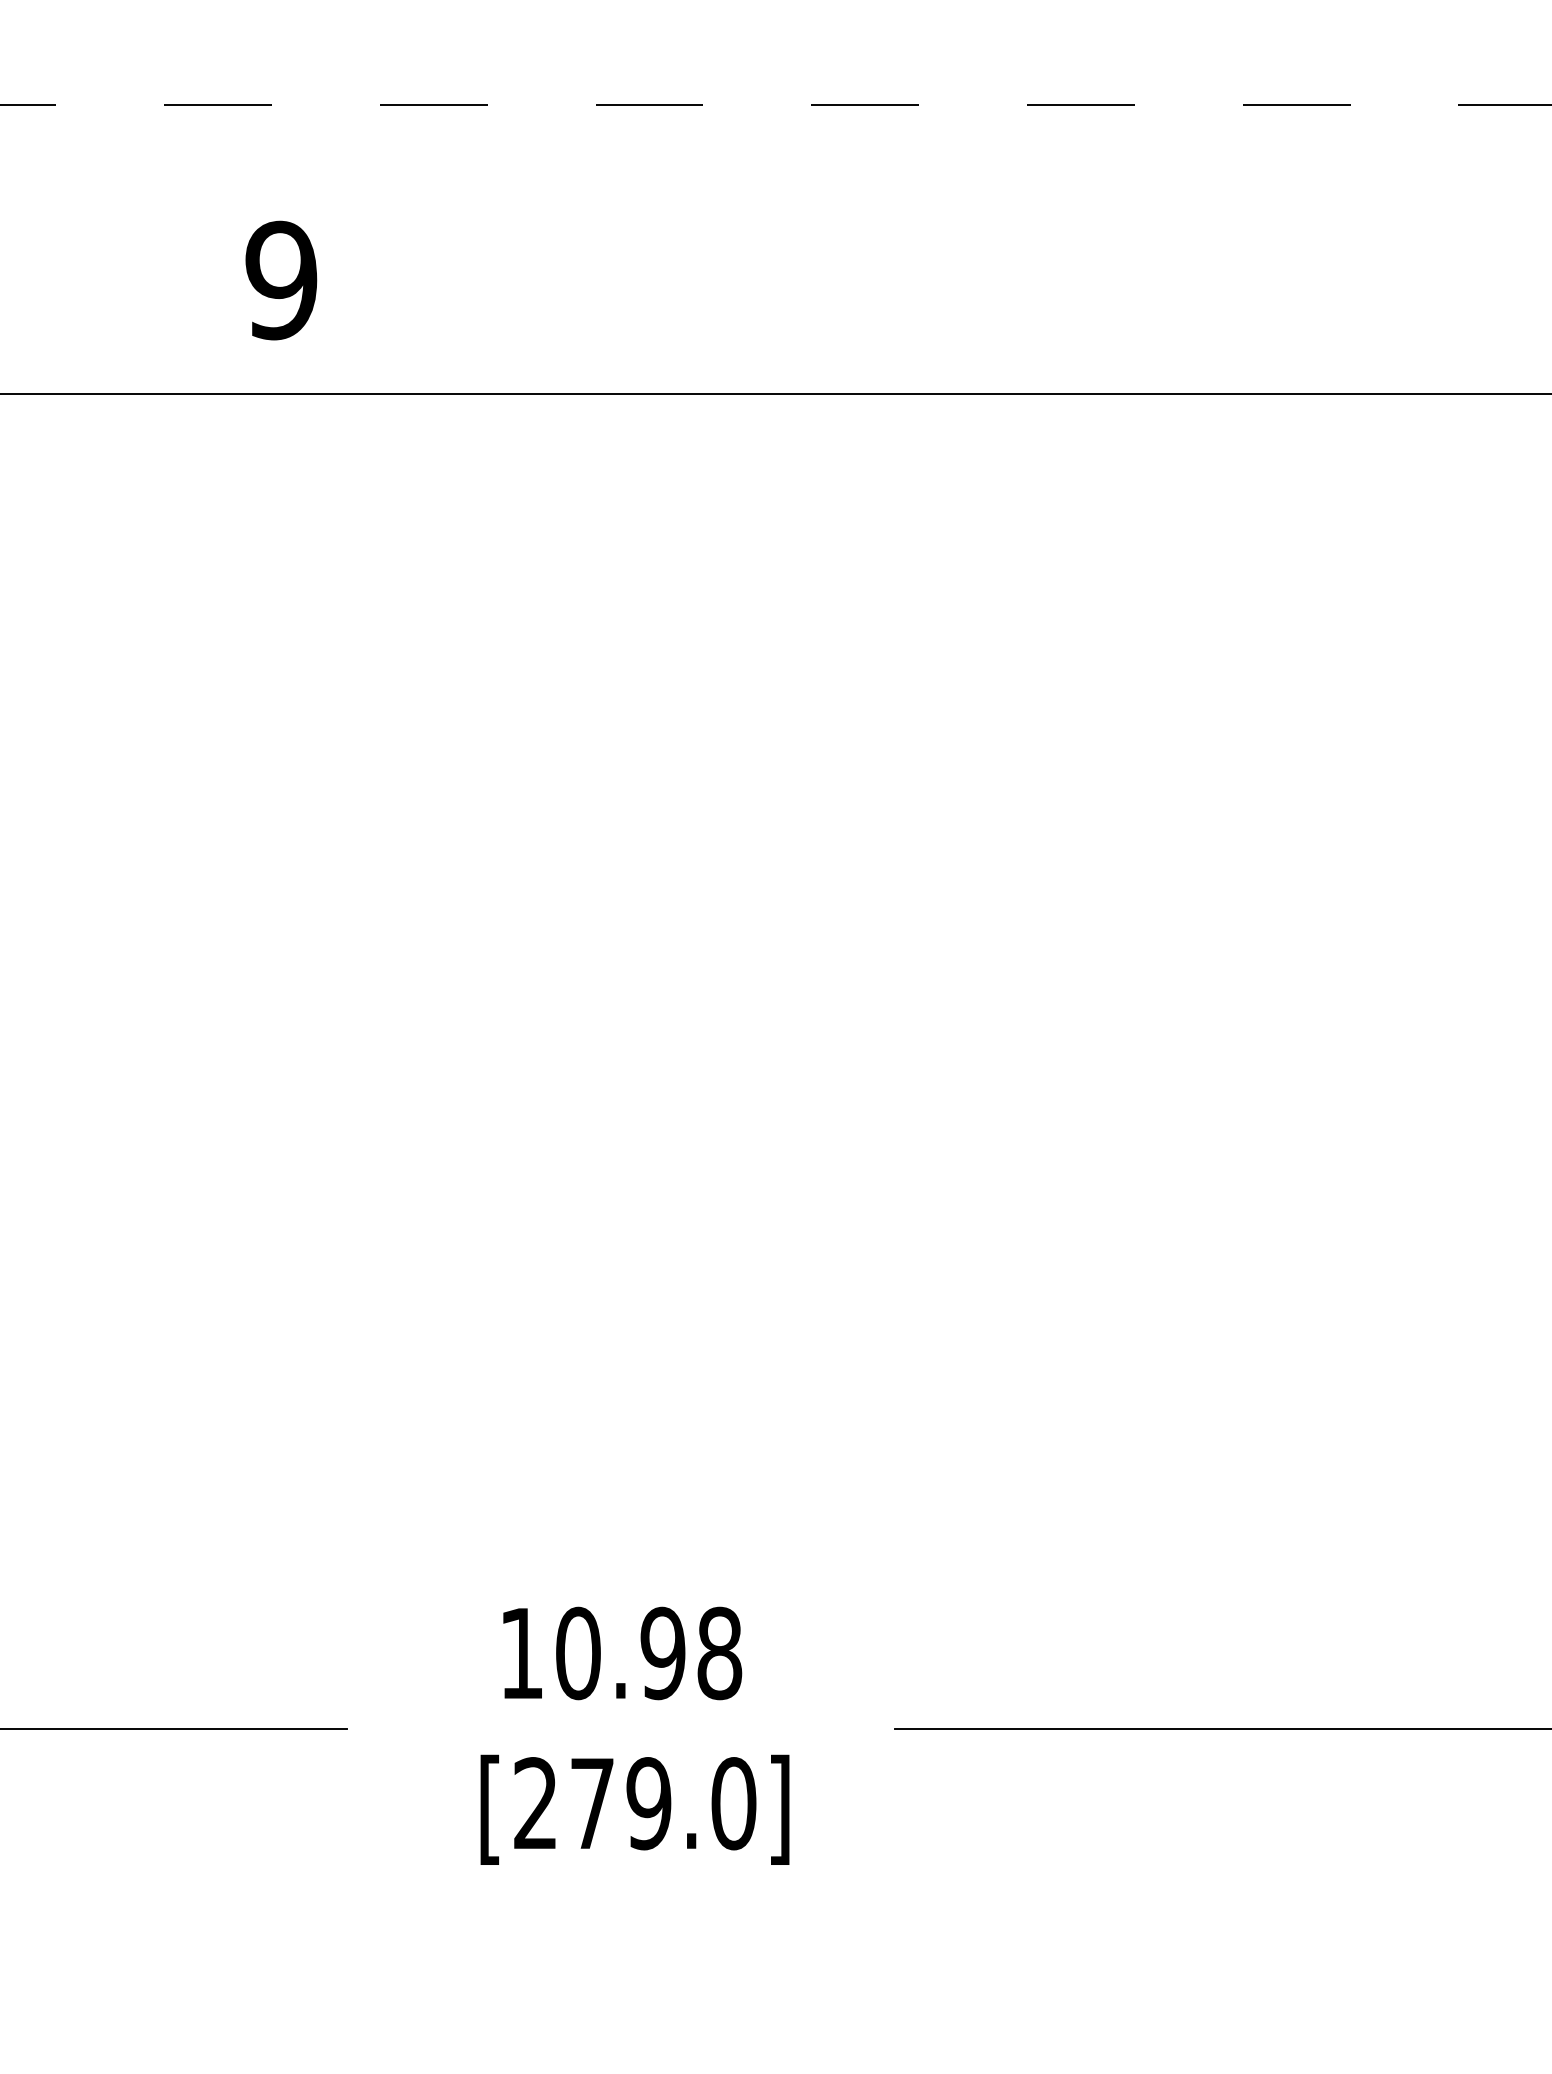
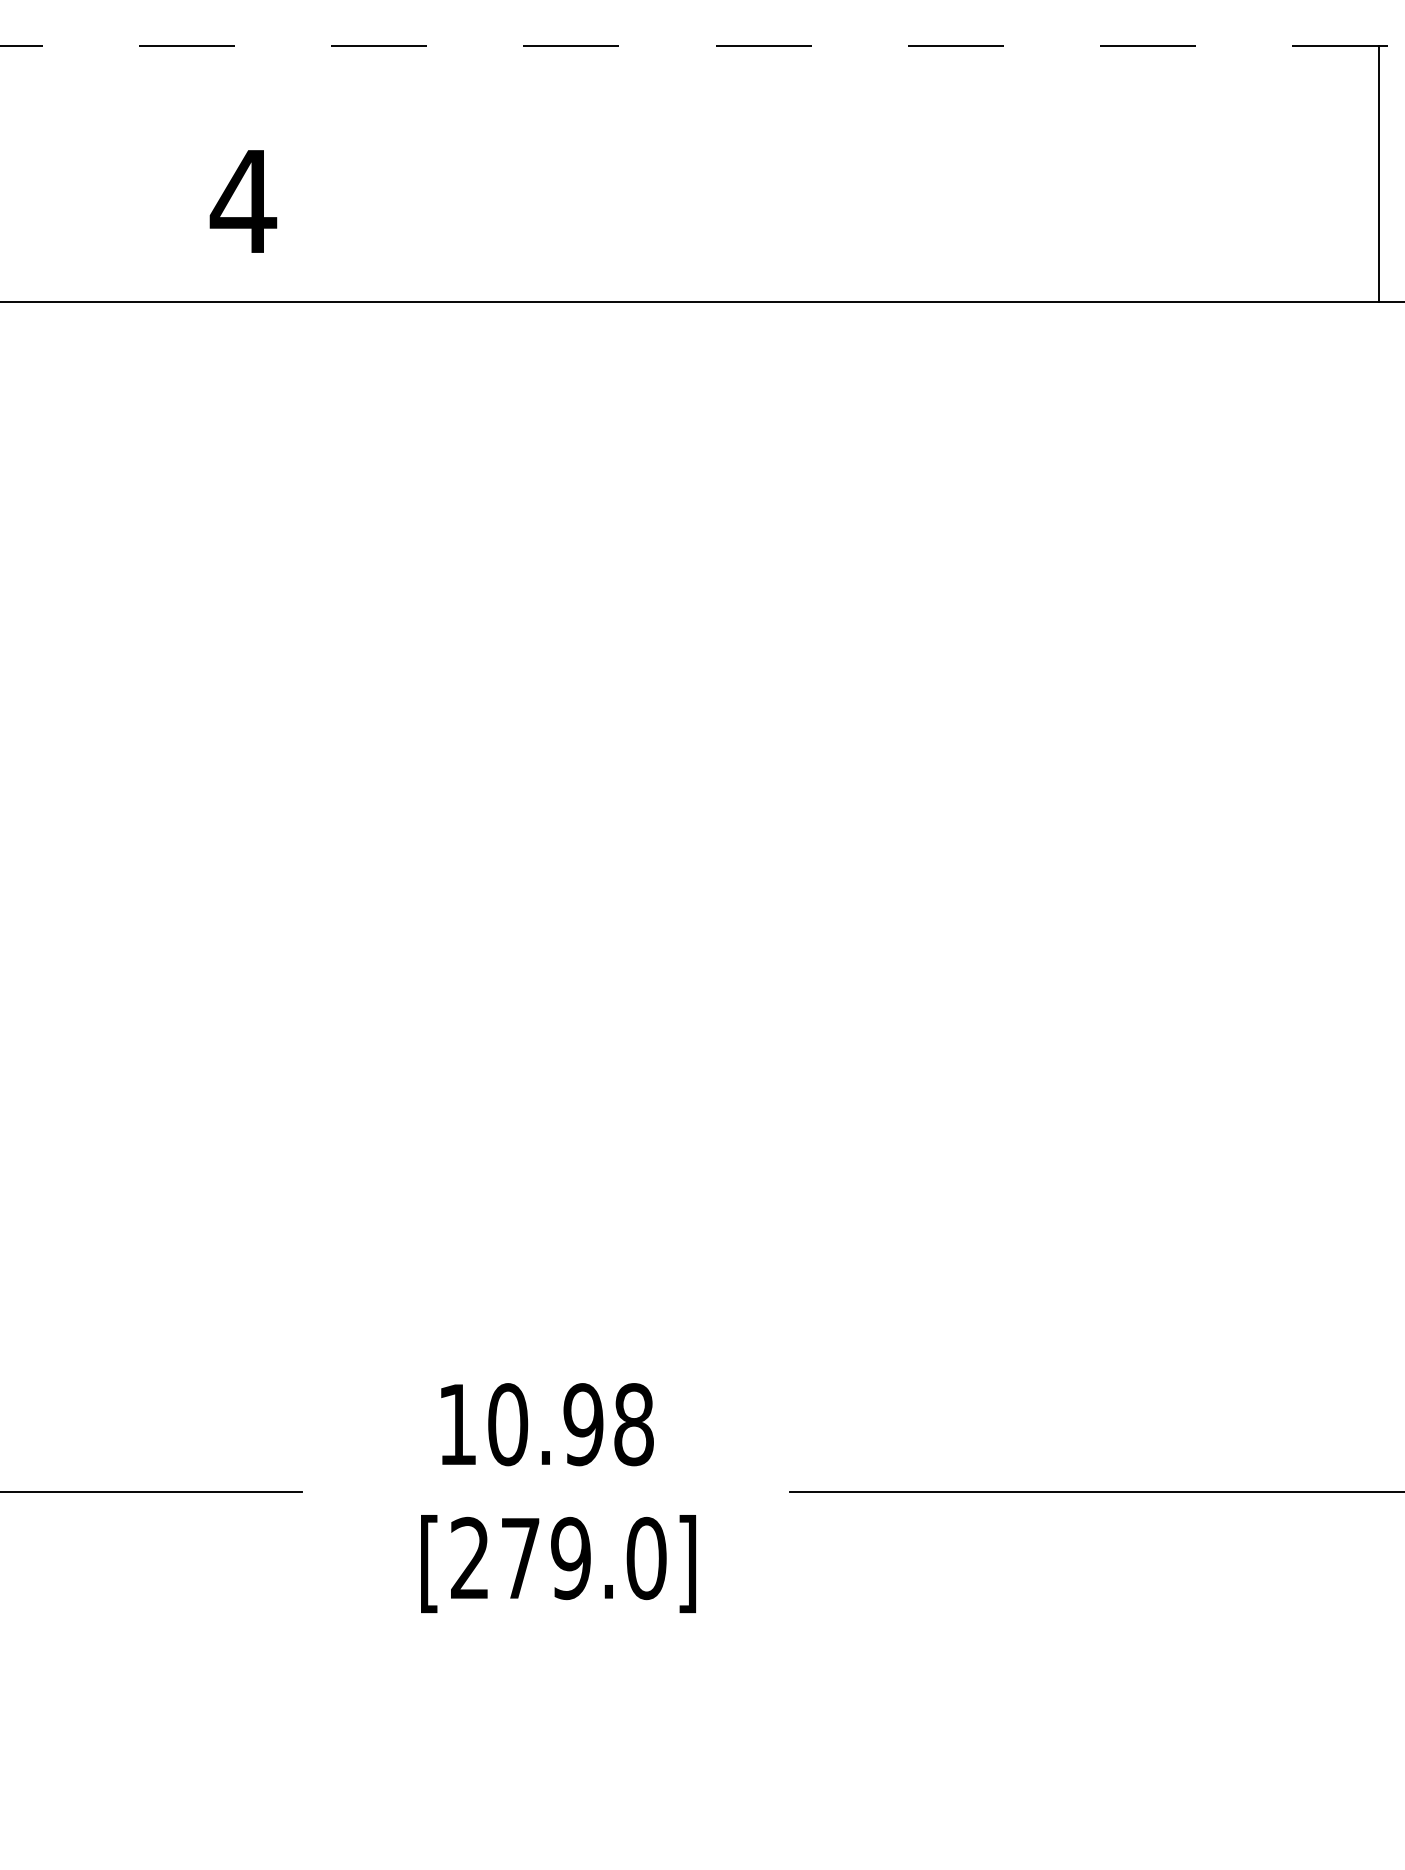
text: (281, 280) -> (243, 201), 9 -> 4

